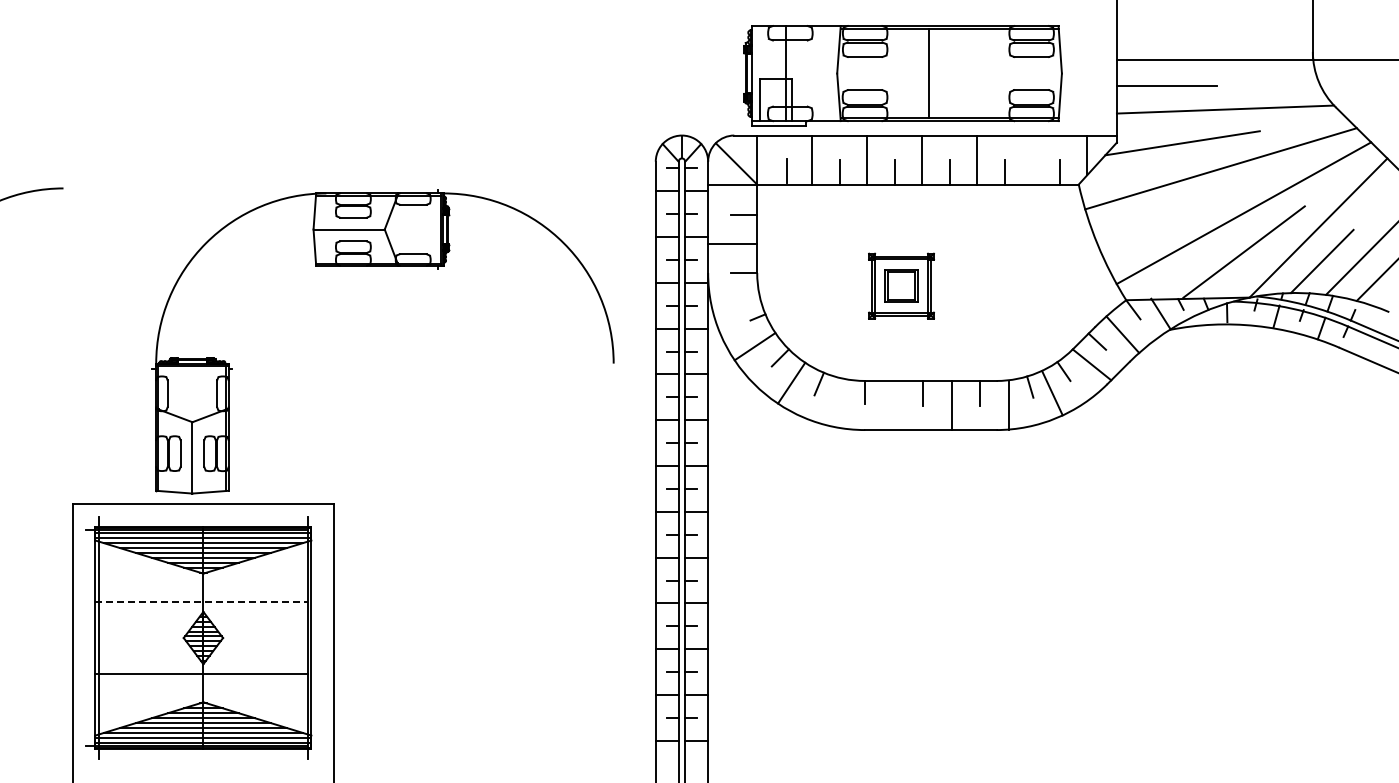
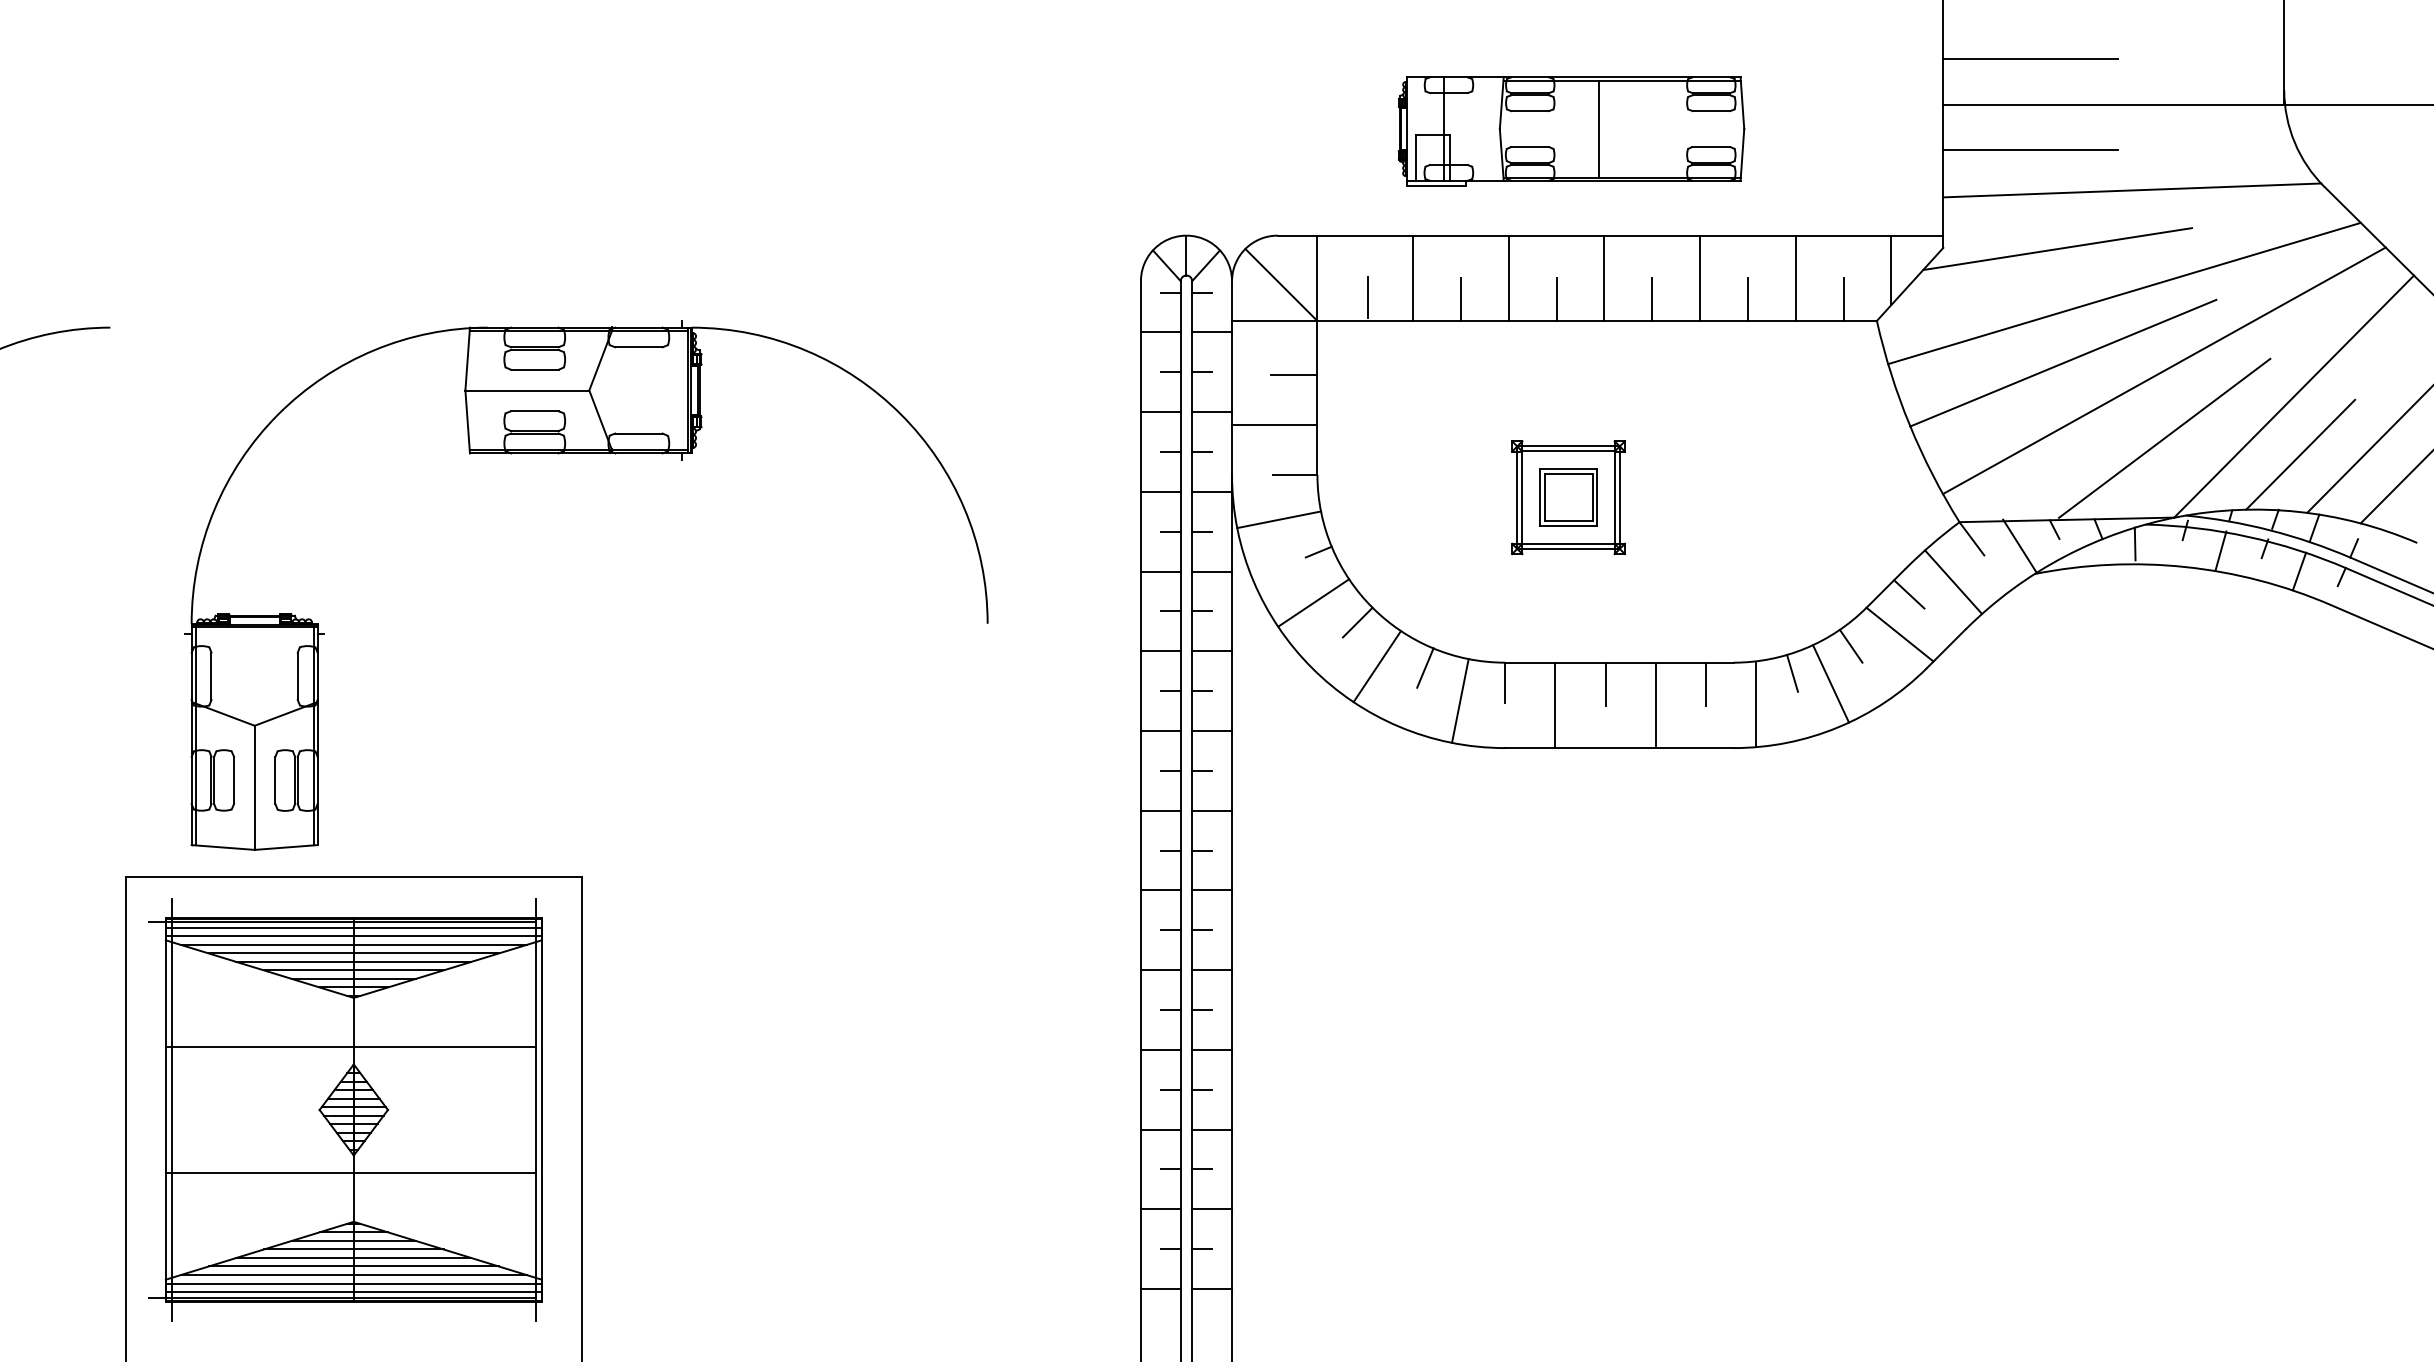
line: (1166, 34) -> (2029, 59), added
part: (903, 75) -> (1571, 131), size x0.62
line: (1032, 159) -> (1796, 277), added
line: (1185, 208) -> (2062, 362), added
part: (382, 266) -> (585, 454), moved
line: (735, 298) -> (1279, 519), added
line: (839, 402) -> (1460, 700), added
line: (894, 405) -> (1556, 705), added
line: (202, 602) -> (352, 1048), dashed -> solid

